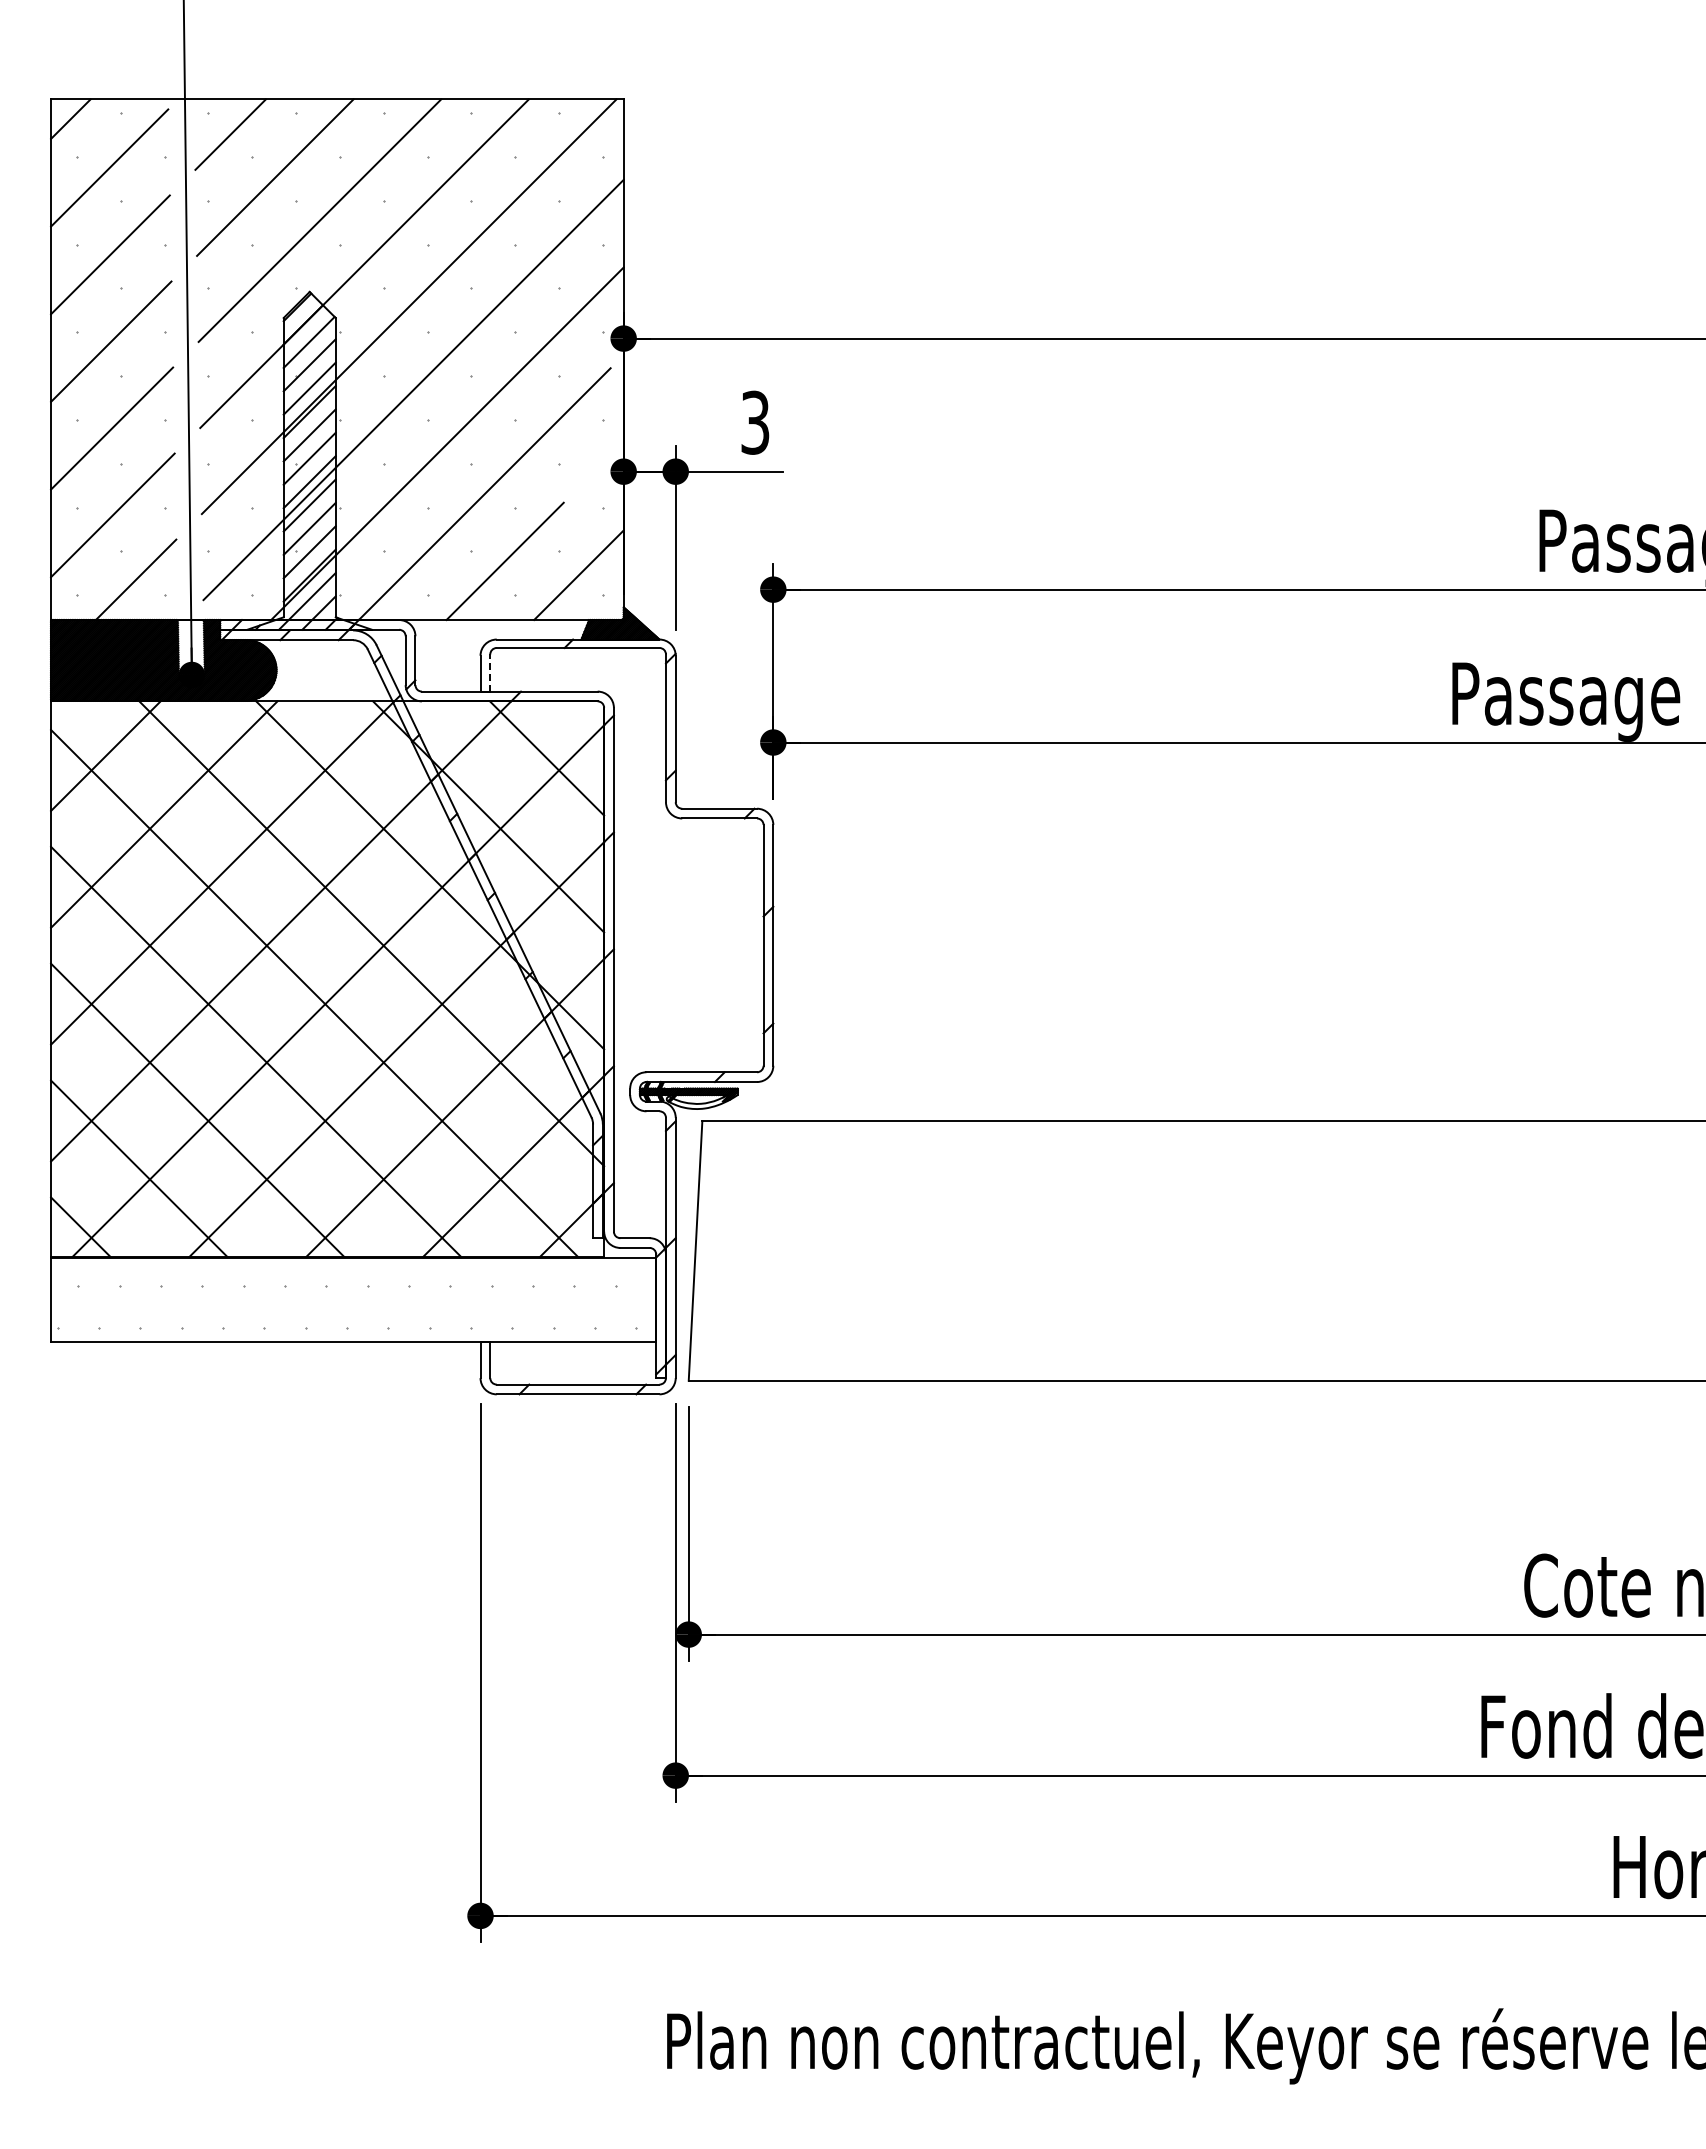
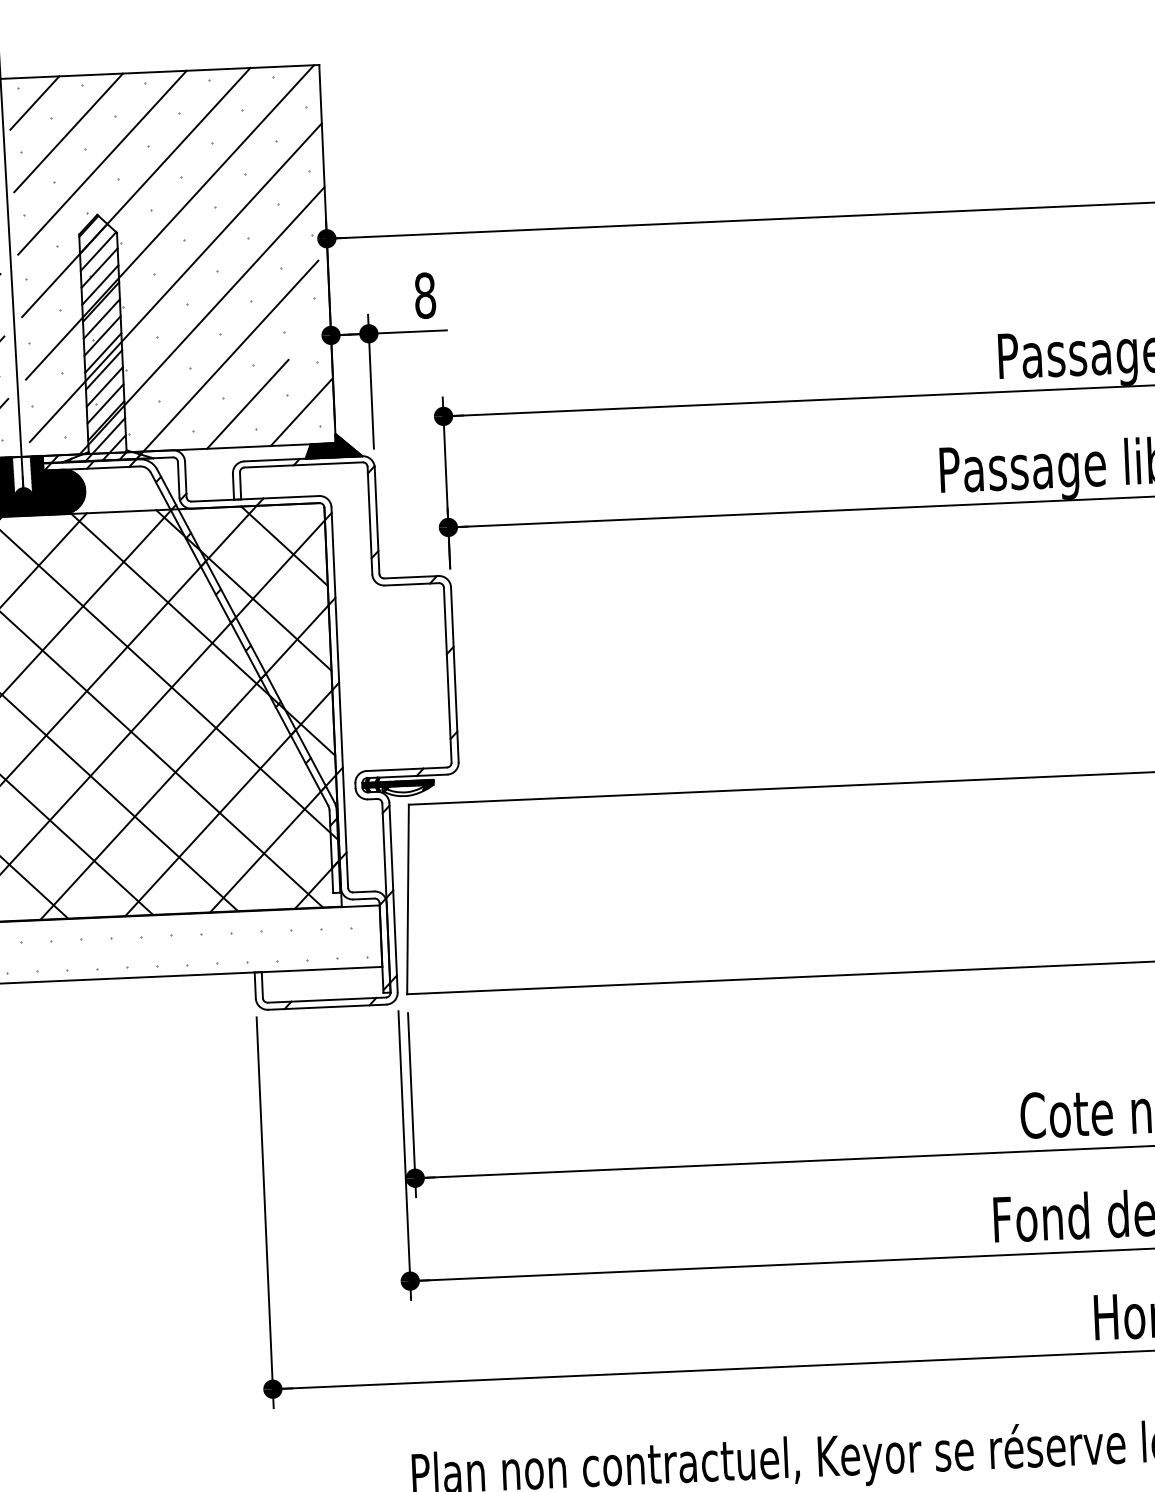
text: (755, 422) -> (425, 295), 3 -> 8
line: (490, 673) -> (240, 486), dashed -> solid

